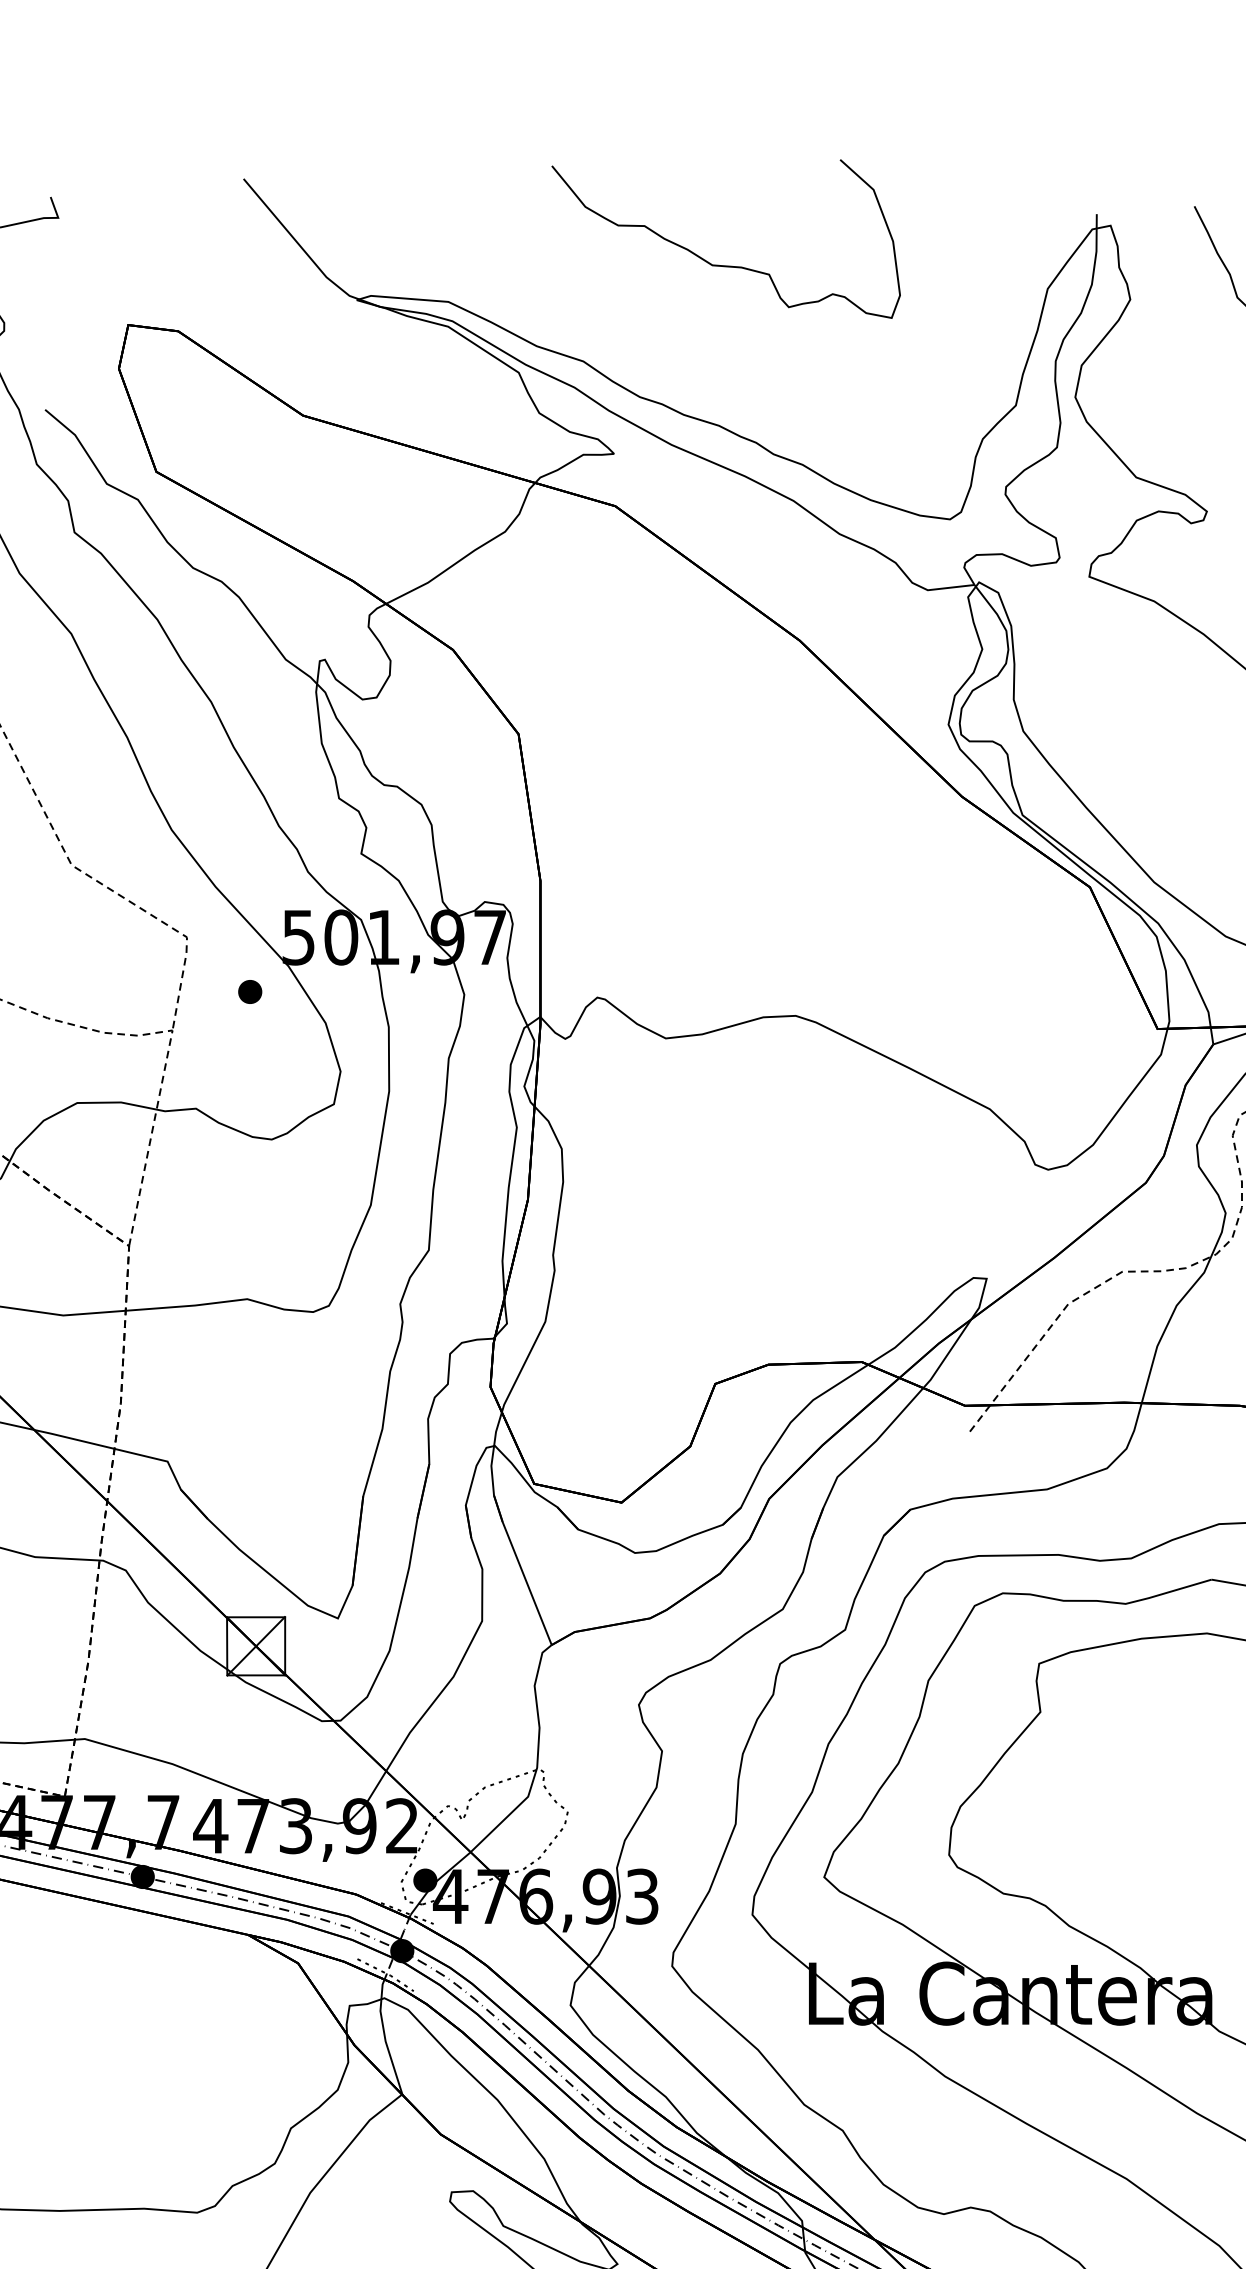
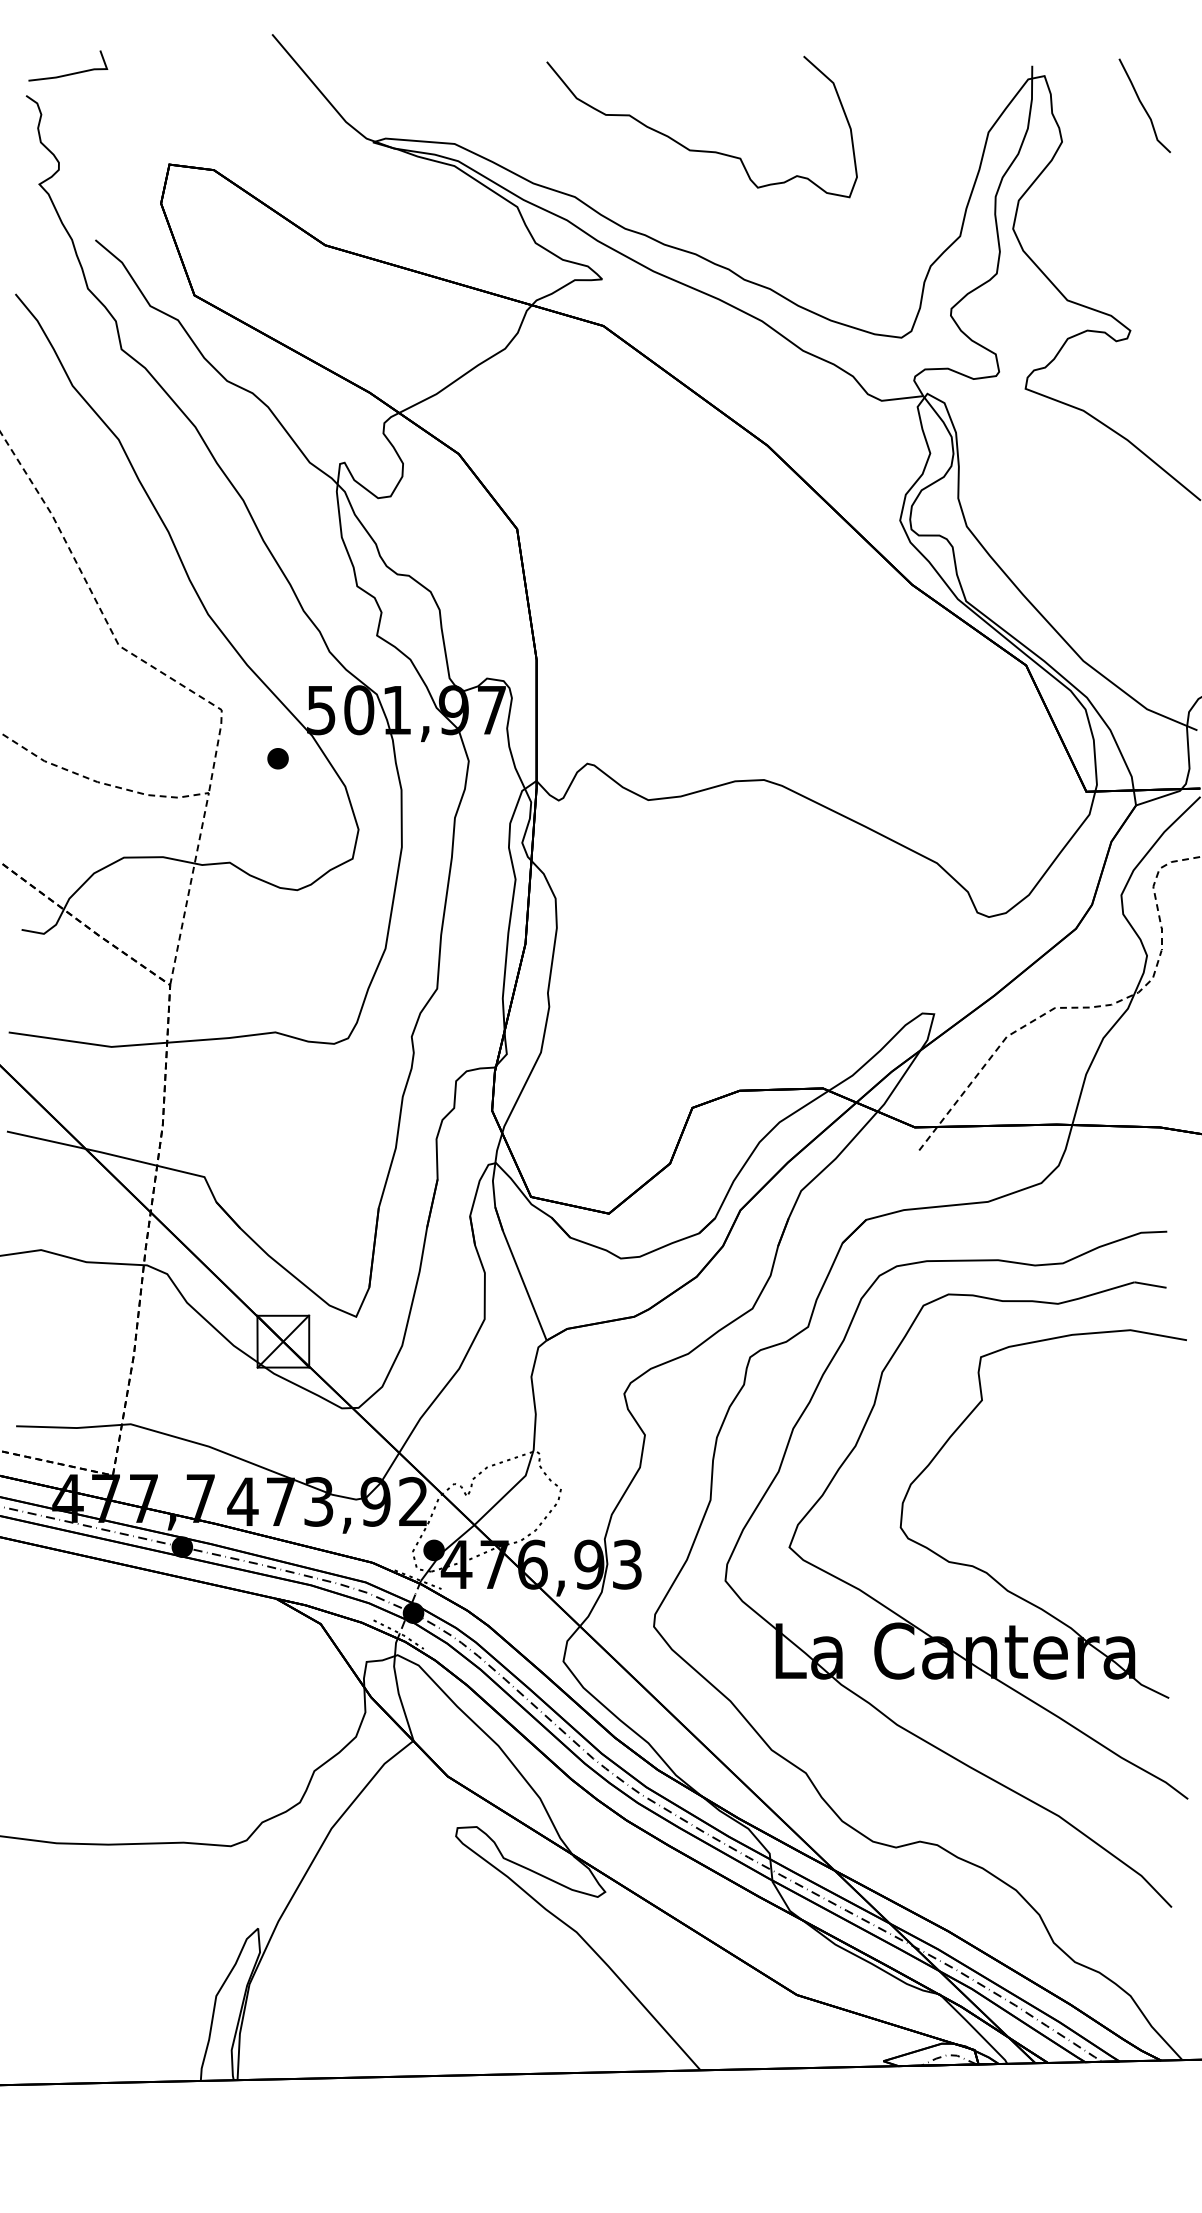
curve: (718, 264) -> (695, 149), moved

